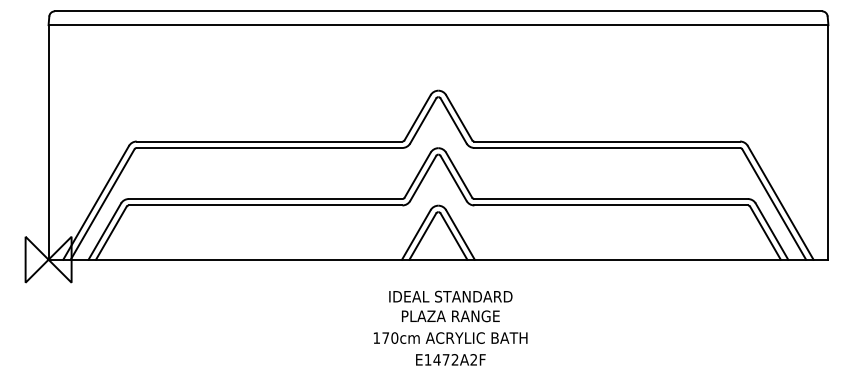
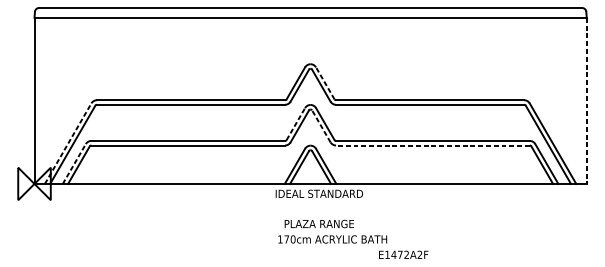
line: (458, 117) -> (324, 83), solid -> dashed
line: (828, 142) -> (586, 100), solid -> dashed
line: (417, 174) -> (295, 123), solid -> dashed
line: (453, 178) -> (321, 126), solid -> dashed
line: (96, 202) -> (68, 143), solid -> dashed
line: (611, 205) -> (433, 145), solid -> dashed
line: (105, 231) -> (74, 163), solid -> dashed
text: (450, 296) -> (319, 193), moved
text: (450, 337) -> (332, 239), moved
text: (450, 359) -> (403, 254), moved

